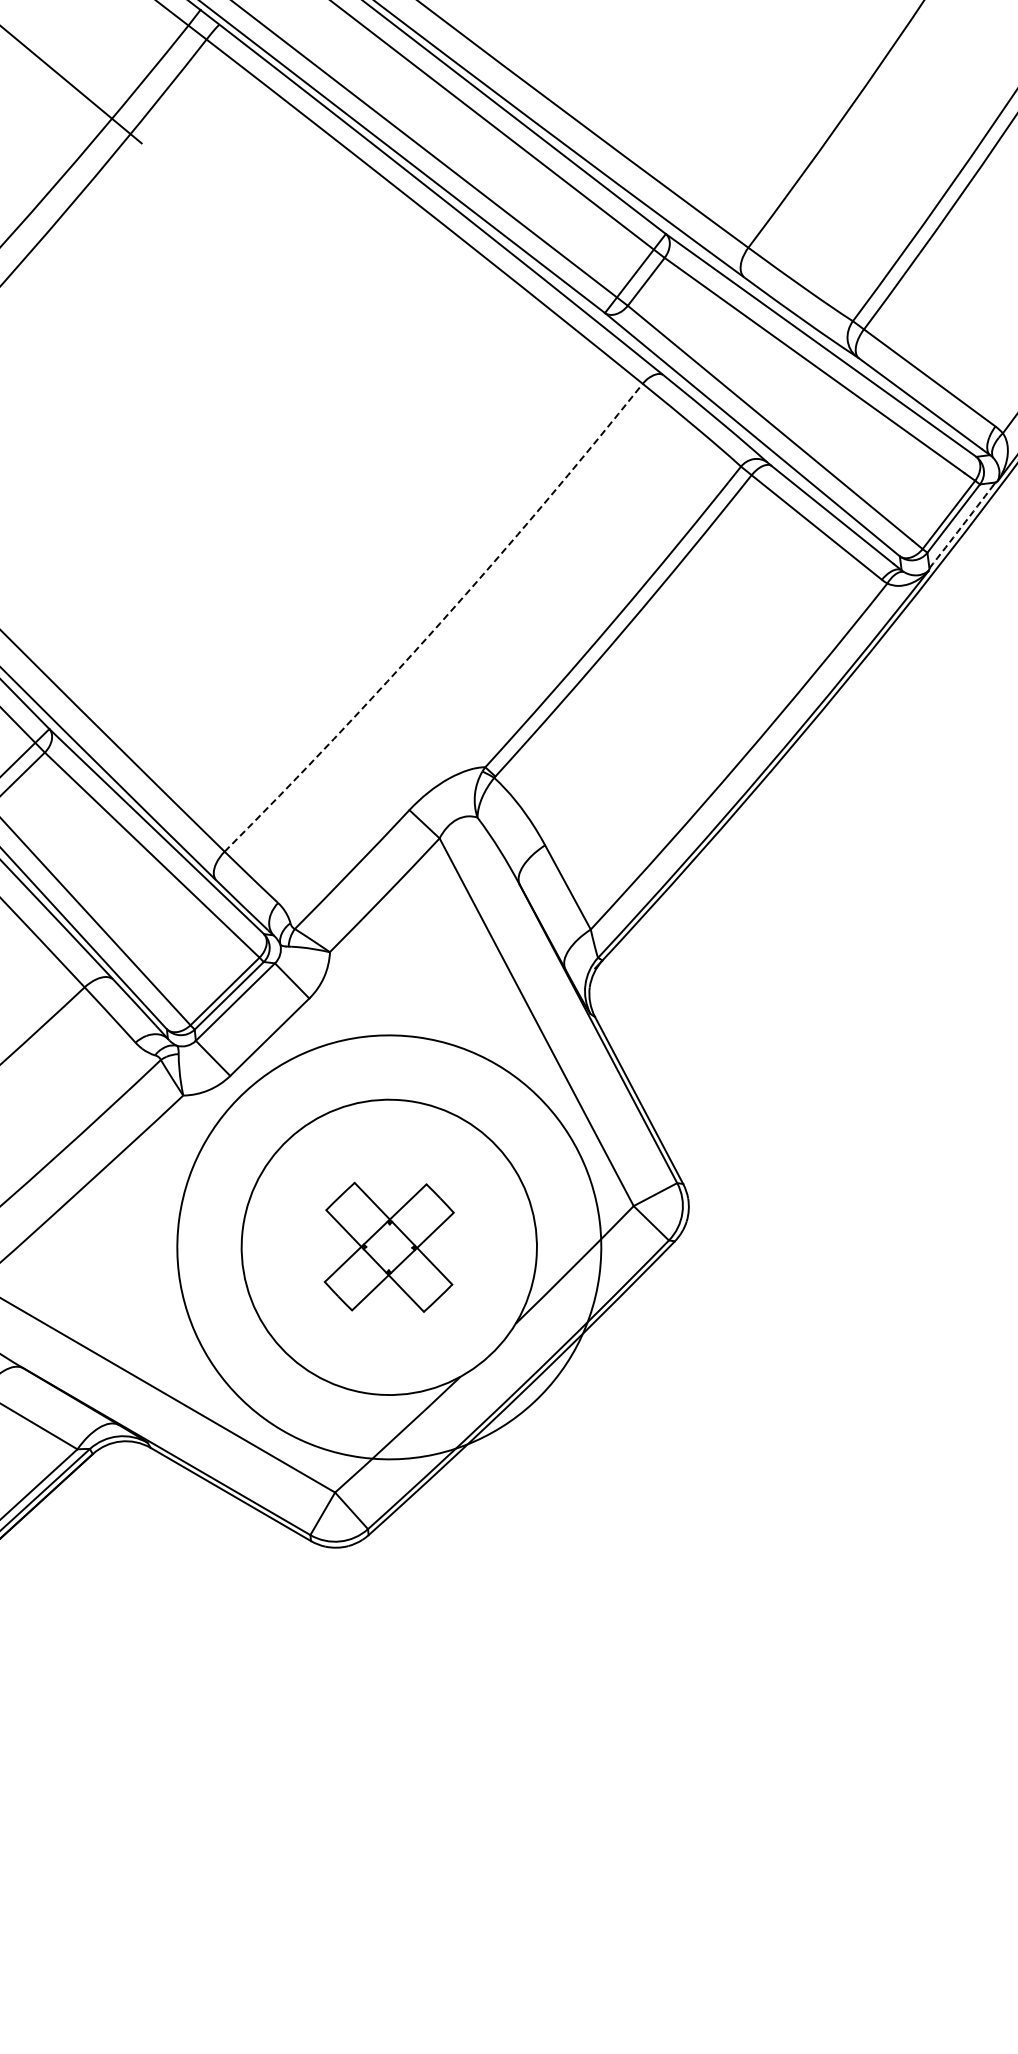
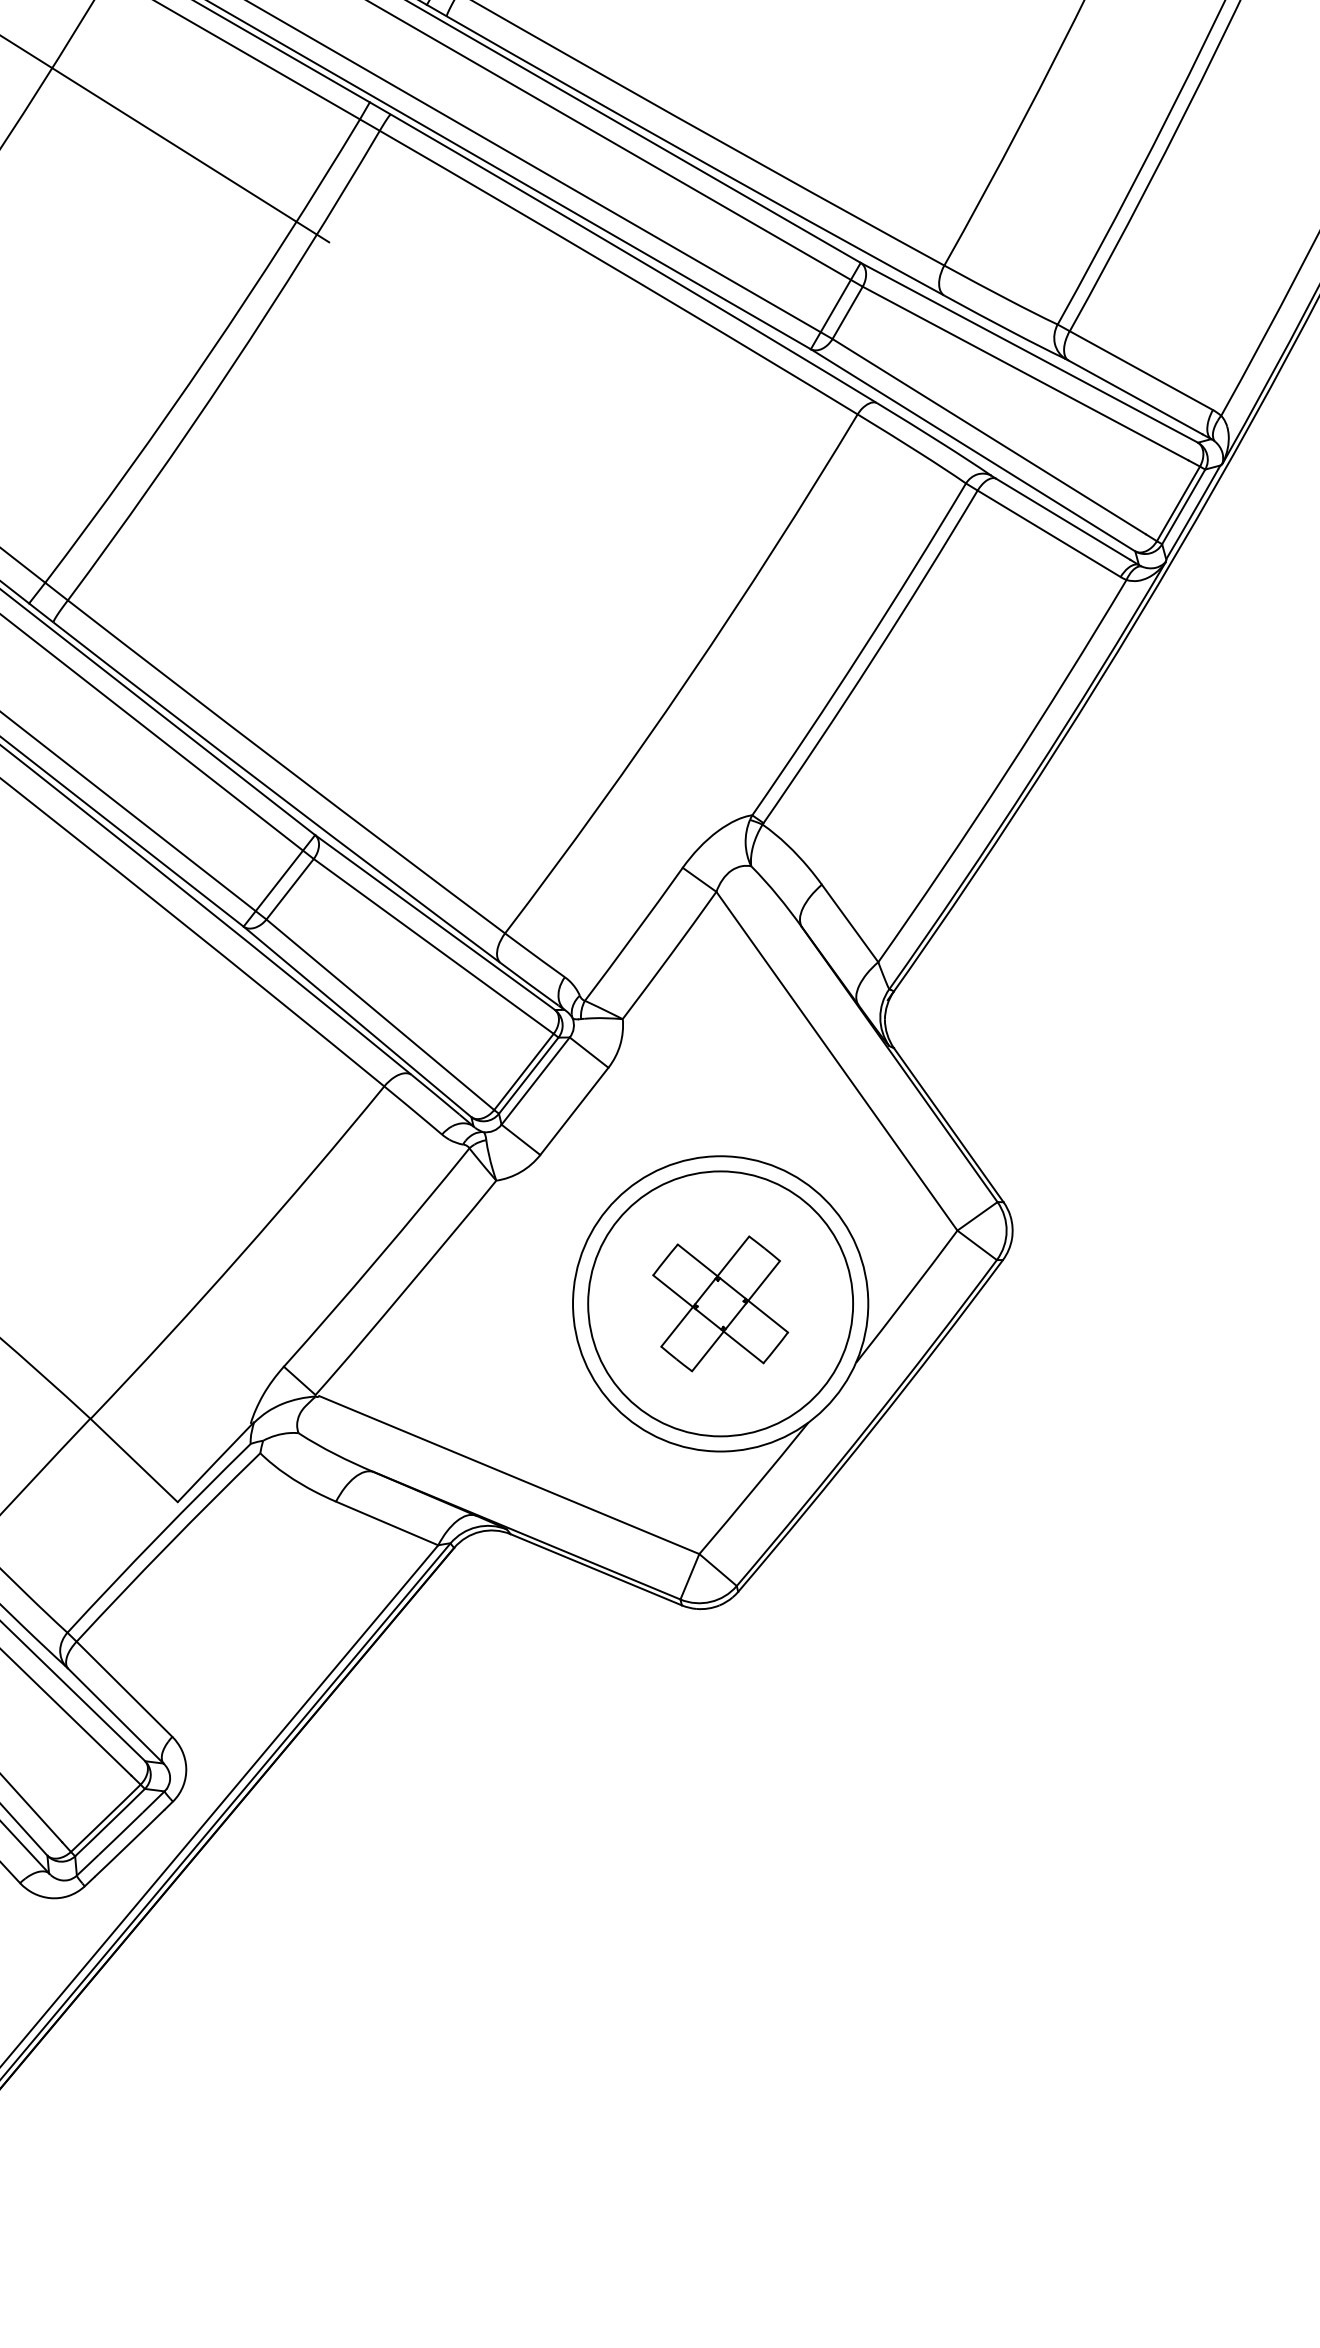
arc: (961, 527) -> (1192, 514), dashed -> solid
arc: (440, 623) -> (688, 678), dashed -> solid
circle: (389, 1246) -> (720, 1303), size x0.62

